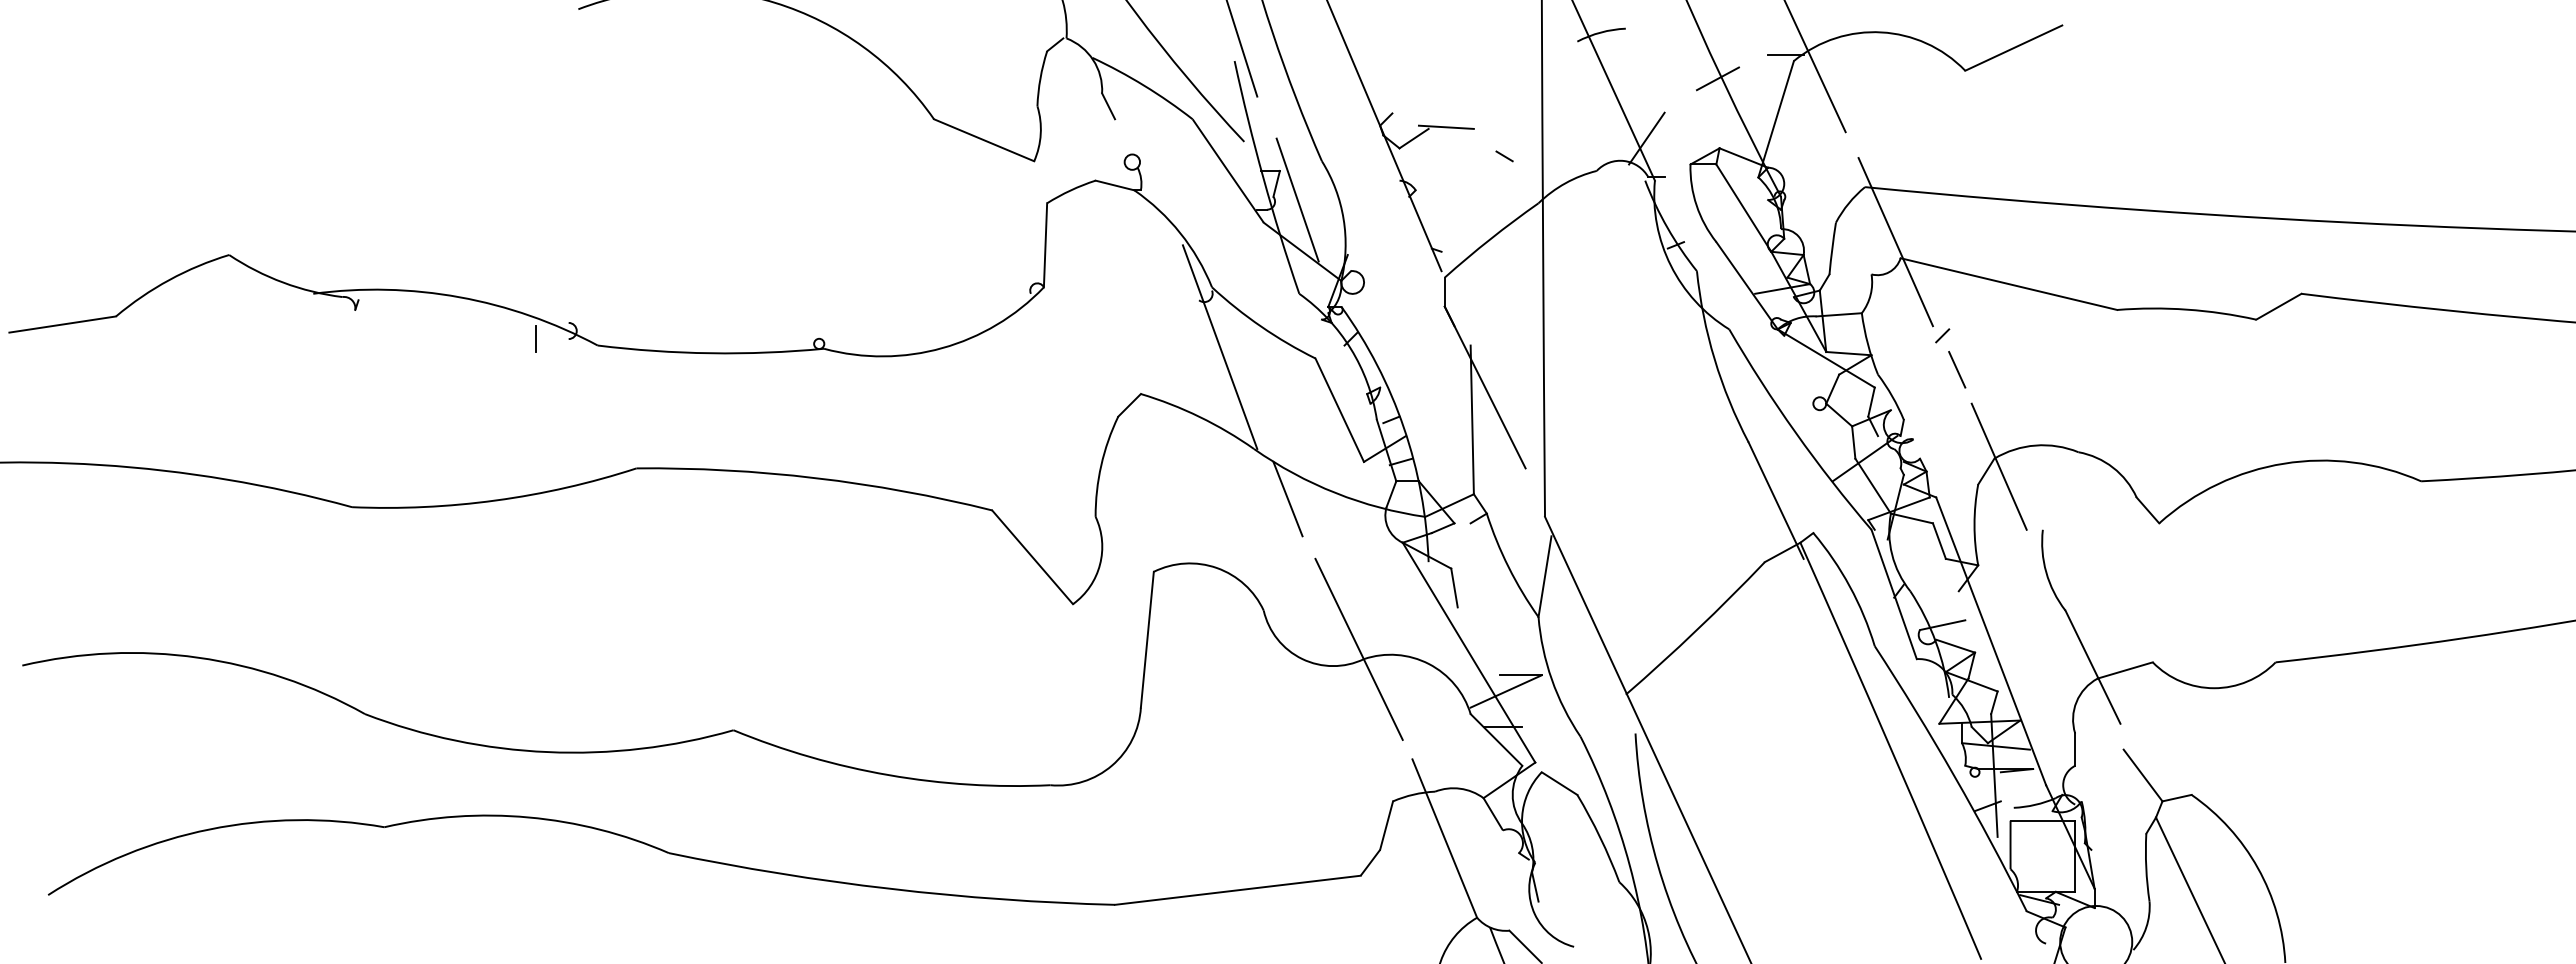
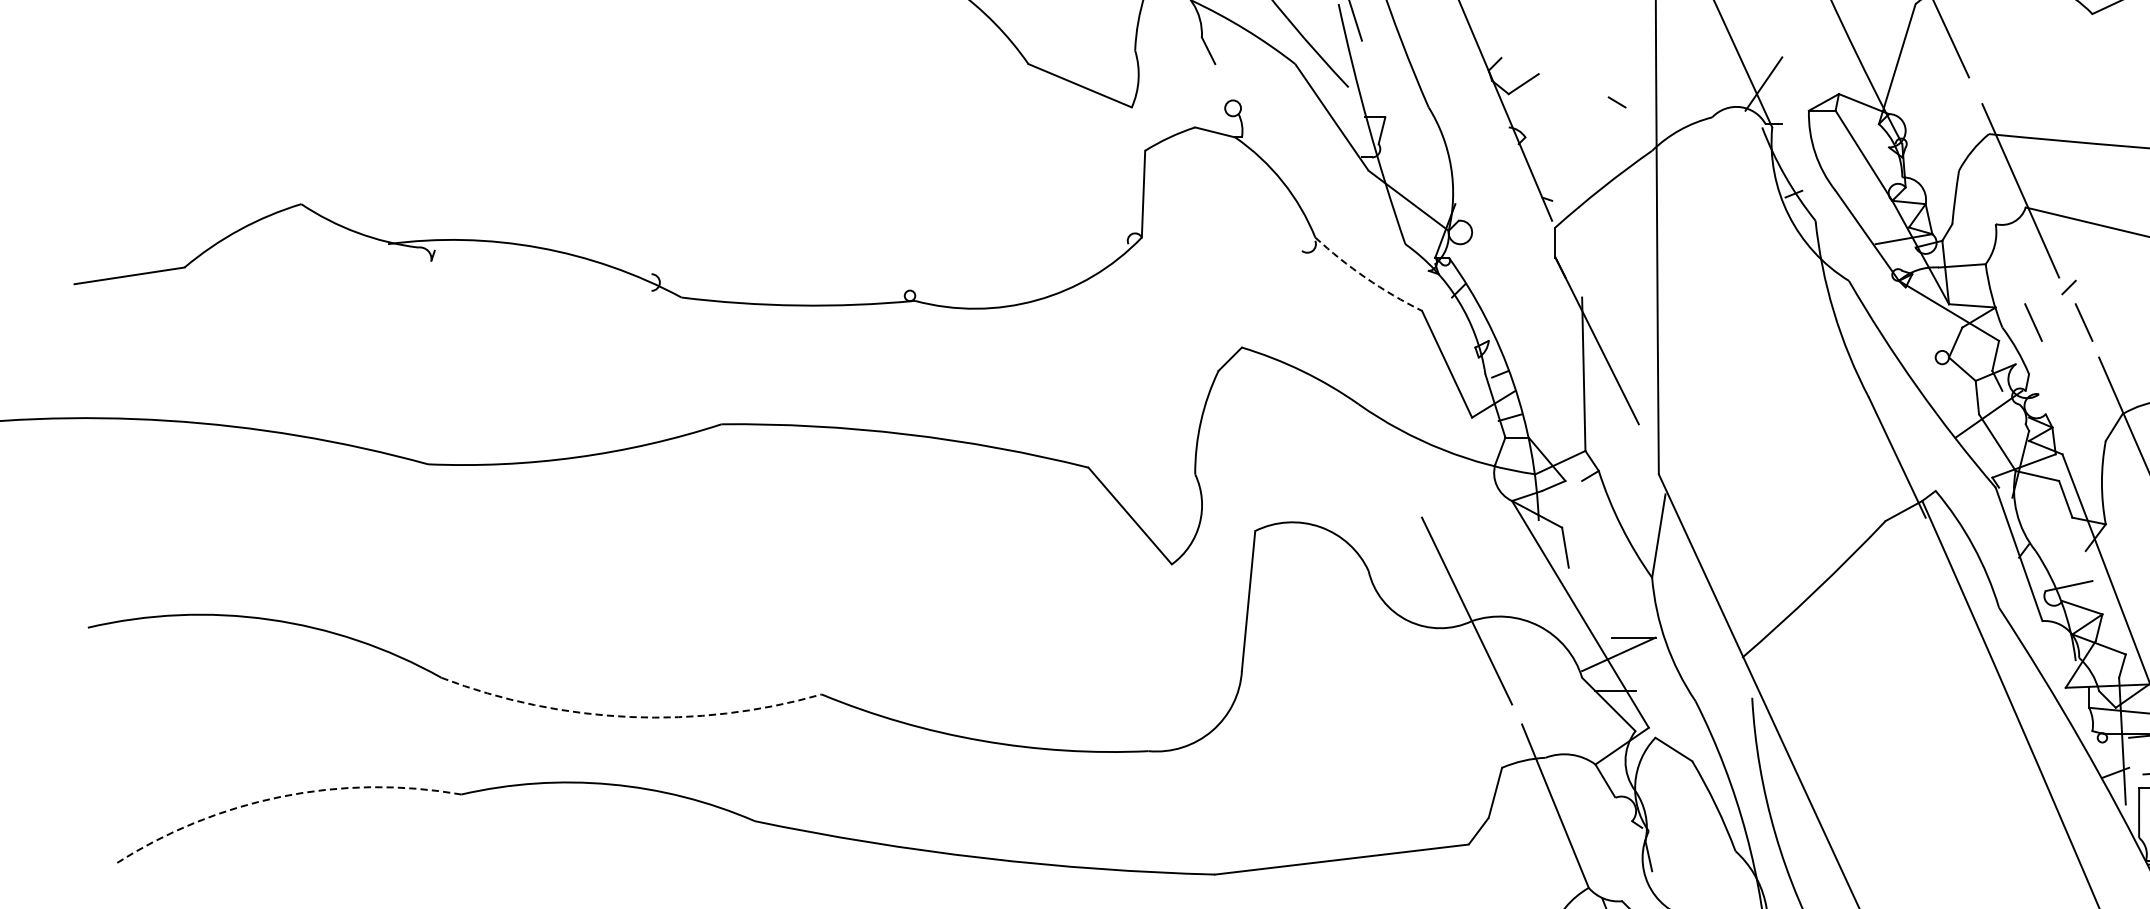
line: (1717, 78) -> (1836, 22), removed
line: (1445, 126) -> (1556, 71), removed
line: (1297, 199) -> (1403, 146), removed
arc: (1261, 326) -> (1366, 277), solid -> dashed
line: (536, 339) -> (618, 291), removed
line: (1219, 346) -> (1323, 298), removed
line: (1908, 369) -> (2033, 322), added
line: (1287, 498) -> (1393, 455), removed
arc: (547, 752) -> (629, 717), solid -> dashed
arc: (209, 829) -> (280, 796), solid -> dashed

